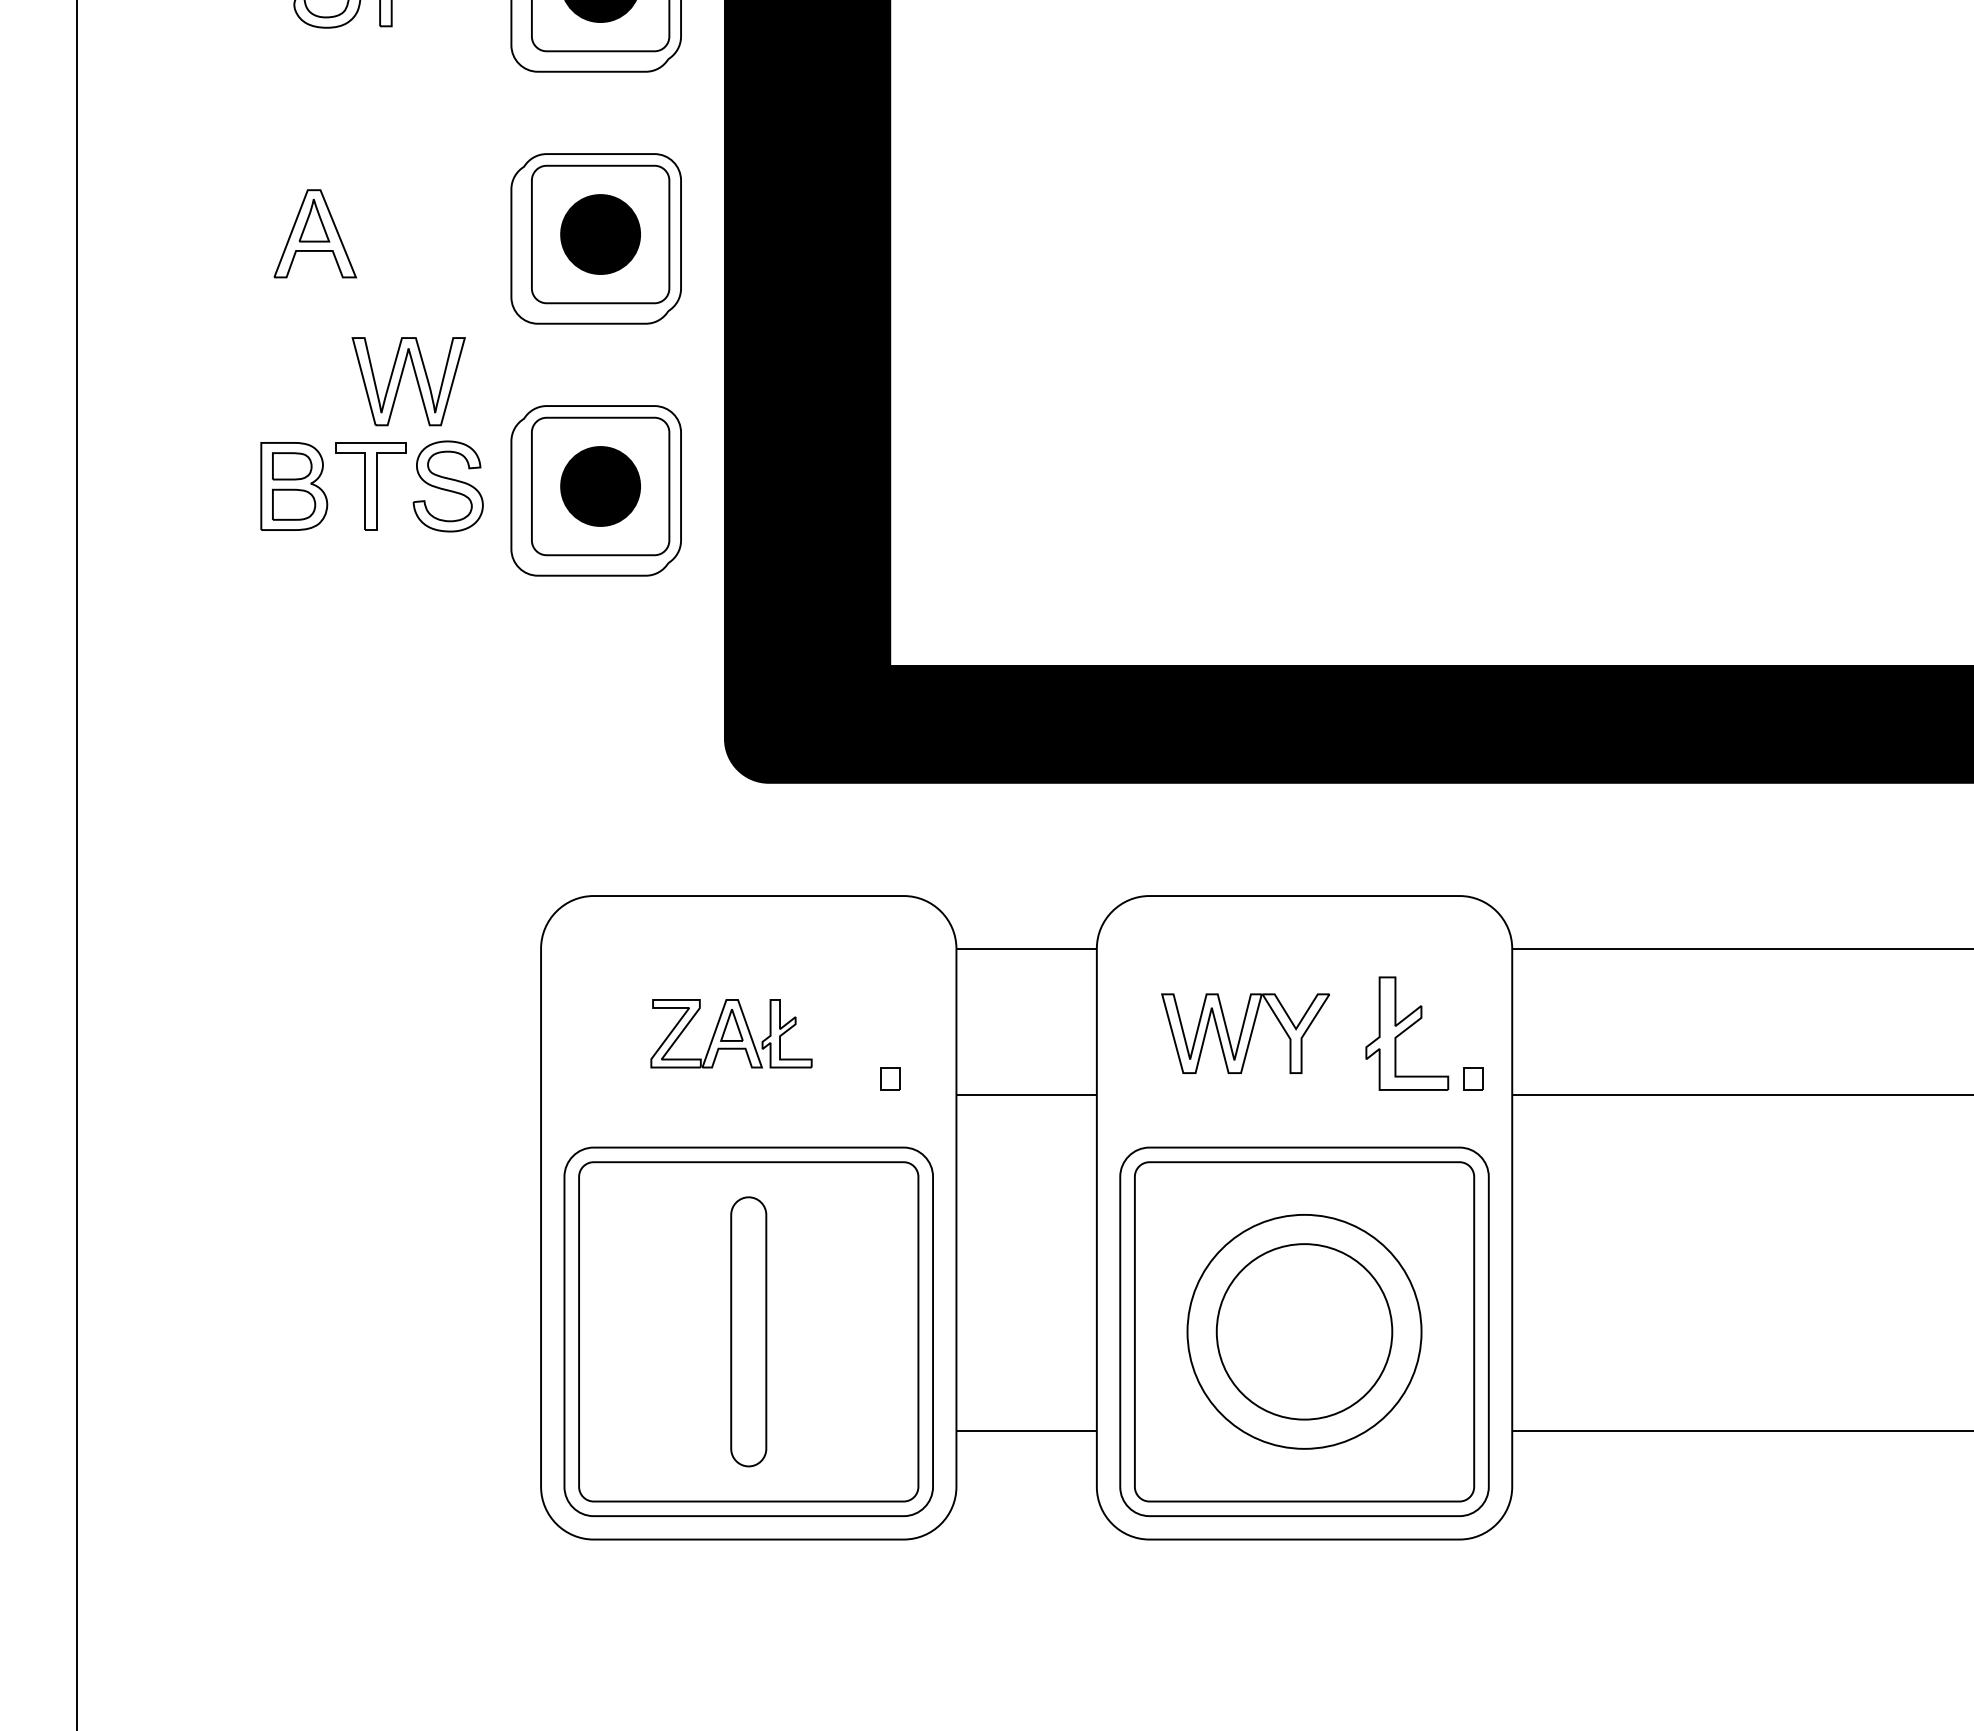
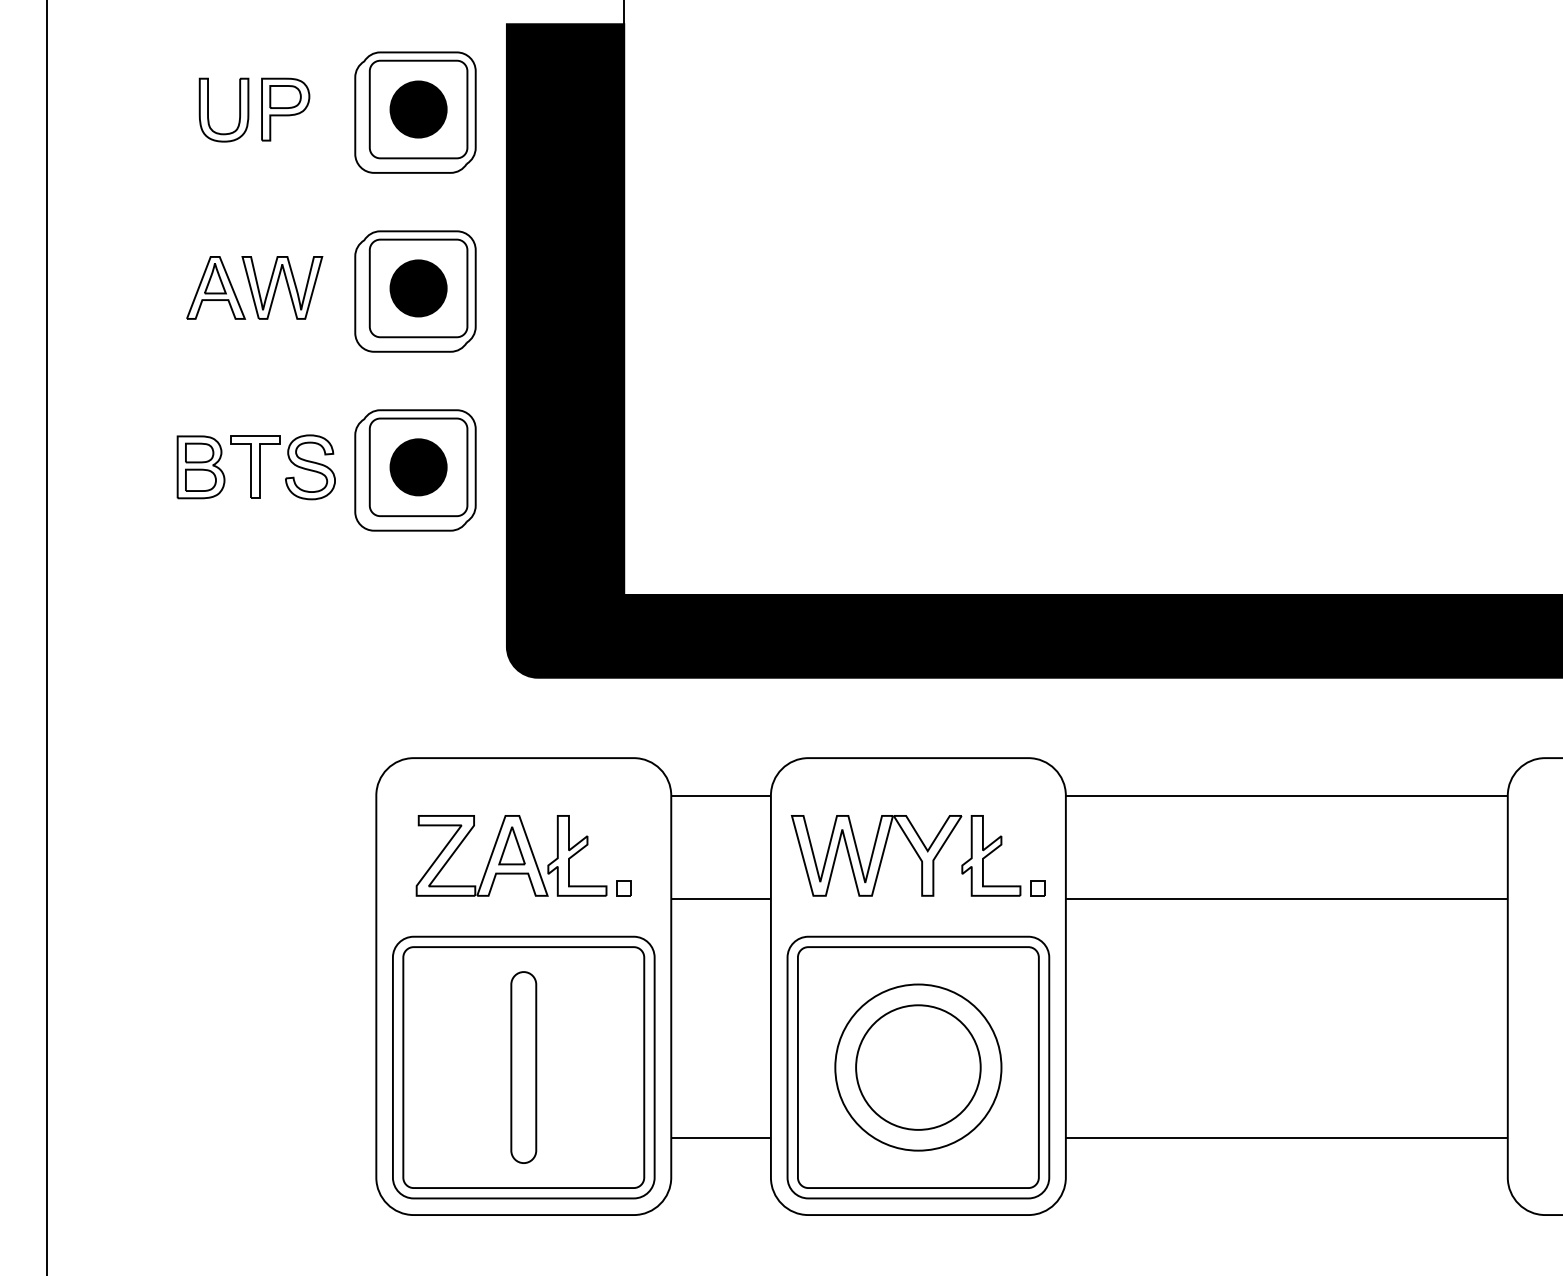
part: (408, 381) -> (282, 287), moved
part: (731, 1033) -> (511, 855), size x1.67
part: (1245, 1033) -> (876, 855), size x1.43

